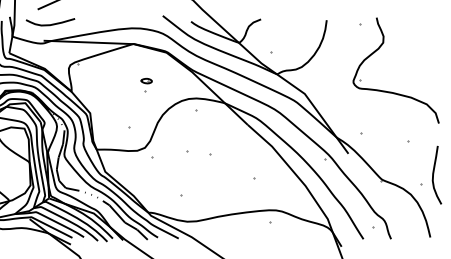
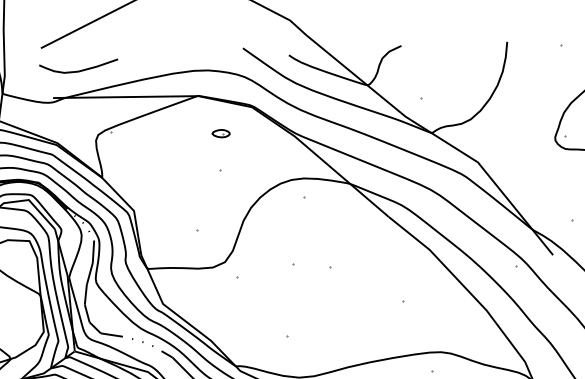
curve: (50, 24) -> (78, 70), moved
part: (146, 80) -> (220, 132), moved

